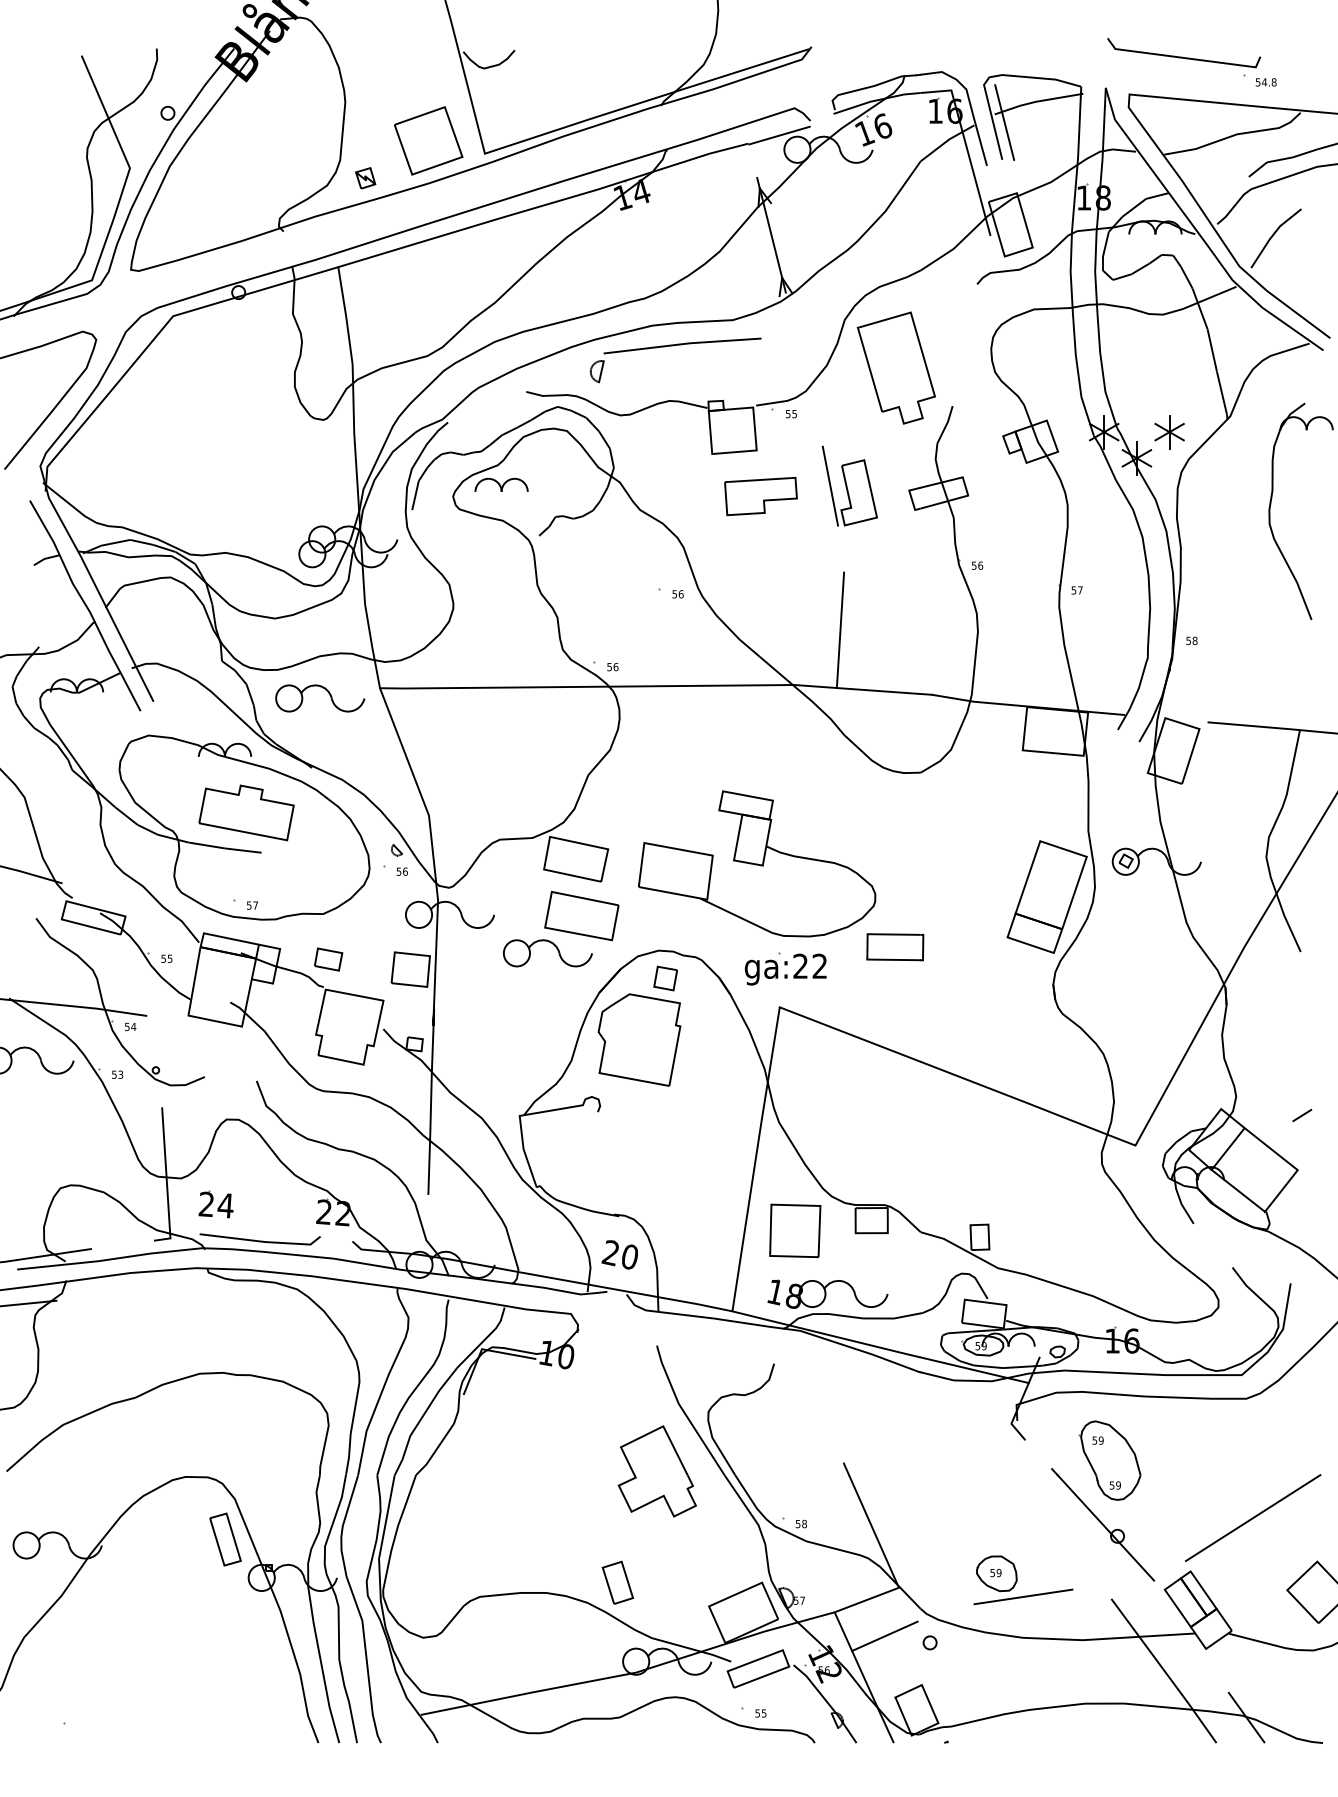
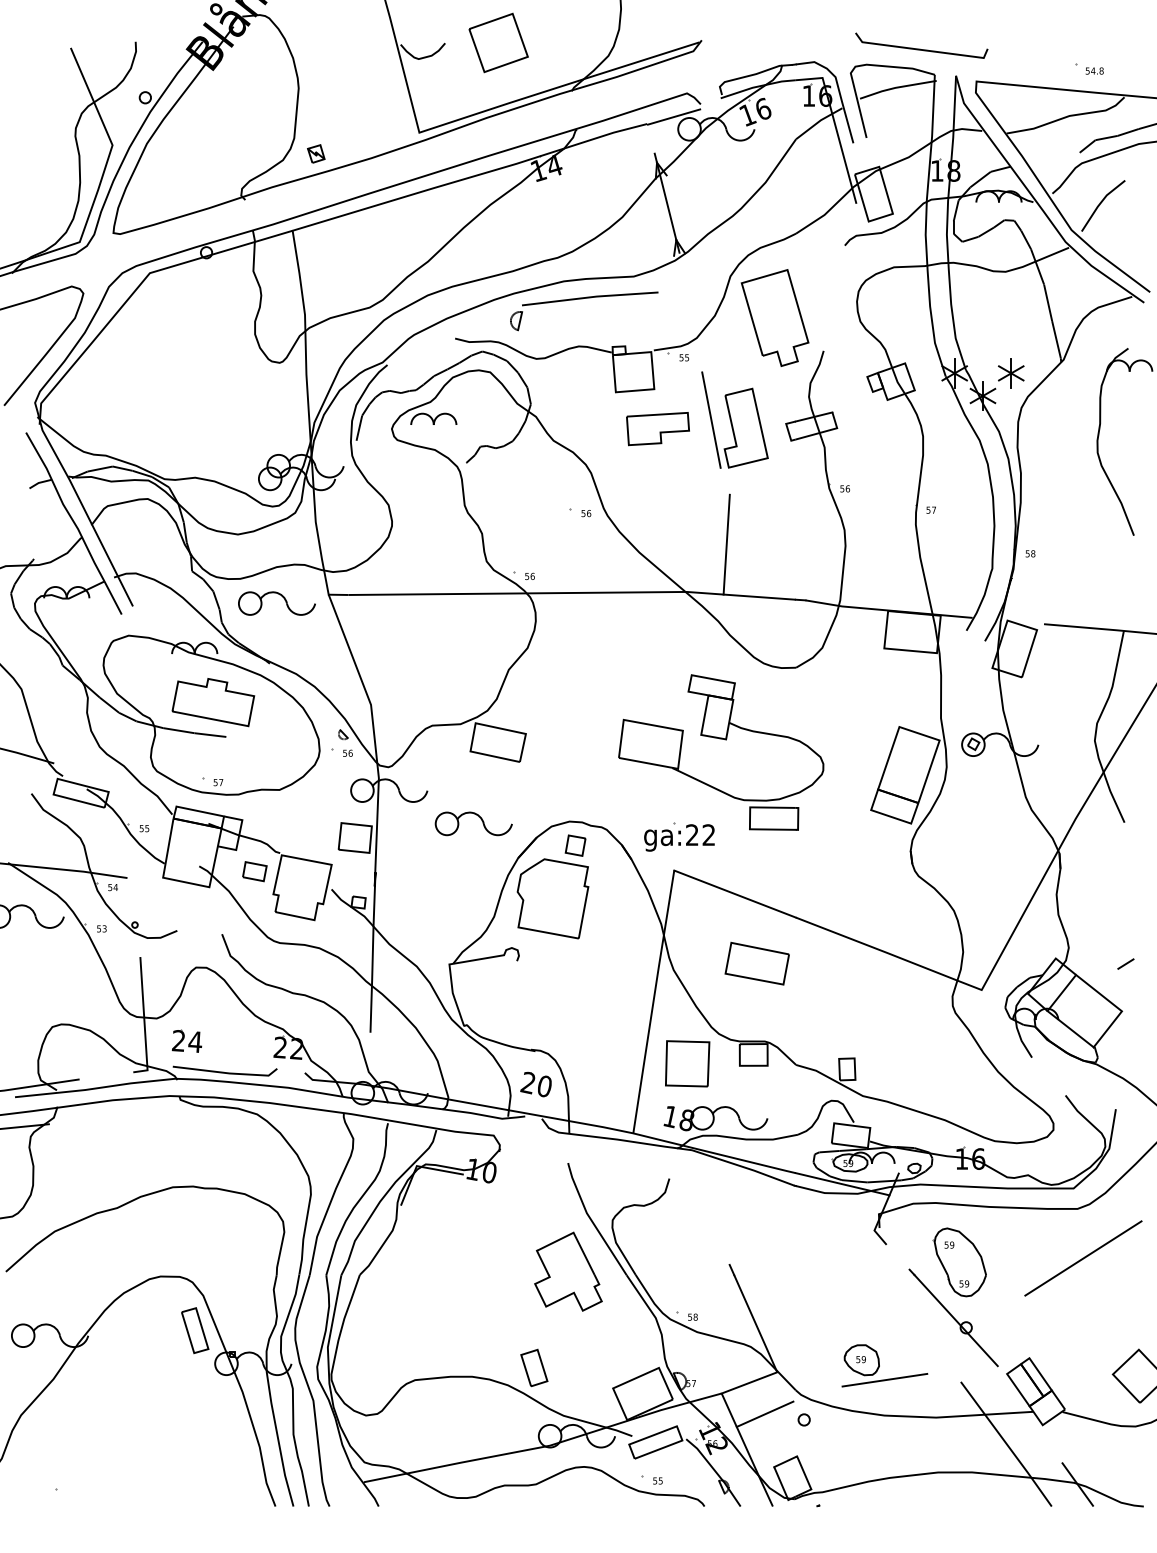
line: (1182, 56) -> (920, 48), moved
line: (1004, 122) -> (868, 105), removed
part: (428, 140) -> (498, 42), moved
part: (849, 485) -> (734, 419), size x1.4
part: (757, 863) -> (721, 737), moved
part: (581, 916) -> (756, 964), moved
part: (328, 959) -> (254, 871), moved
line: (1253, 1518) -> (1083, 1258), moved

